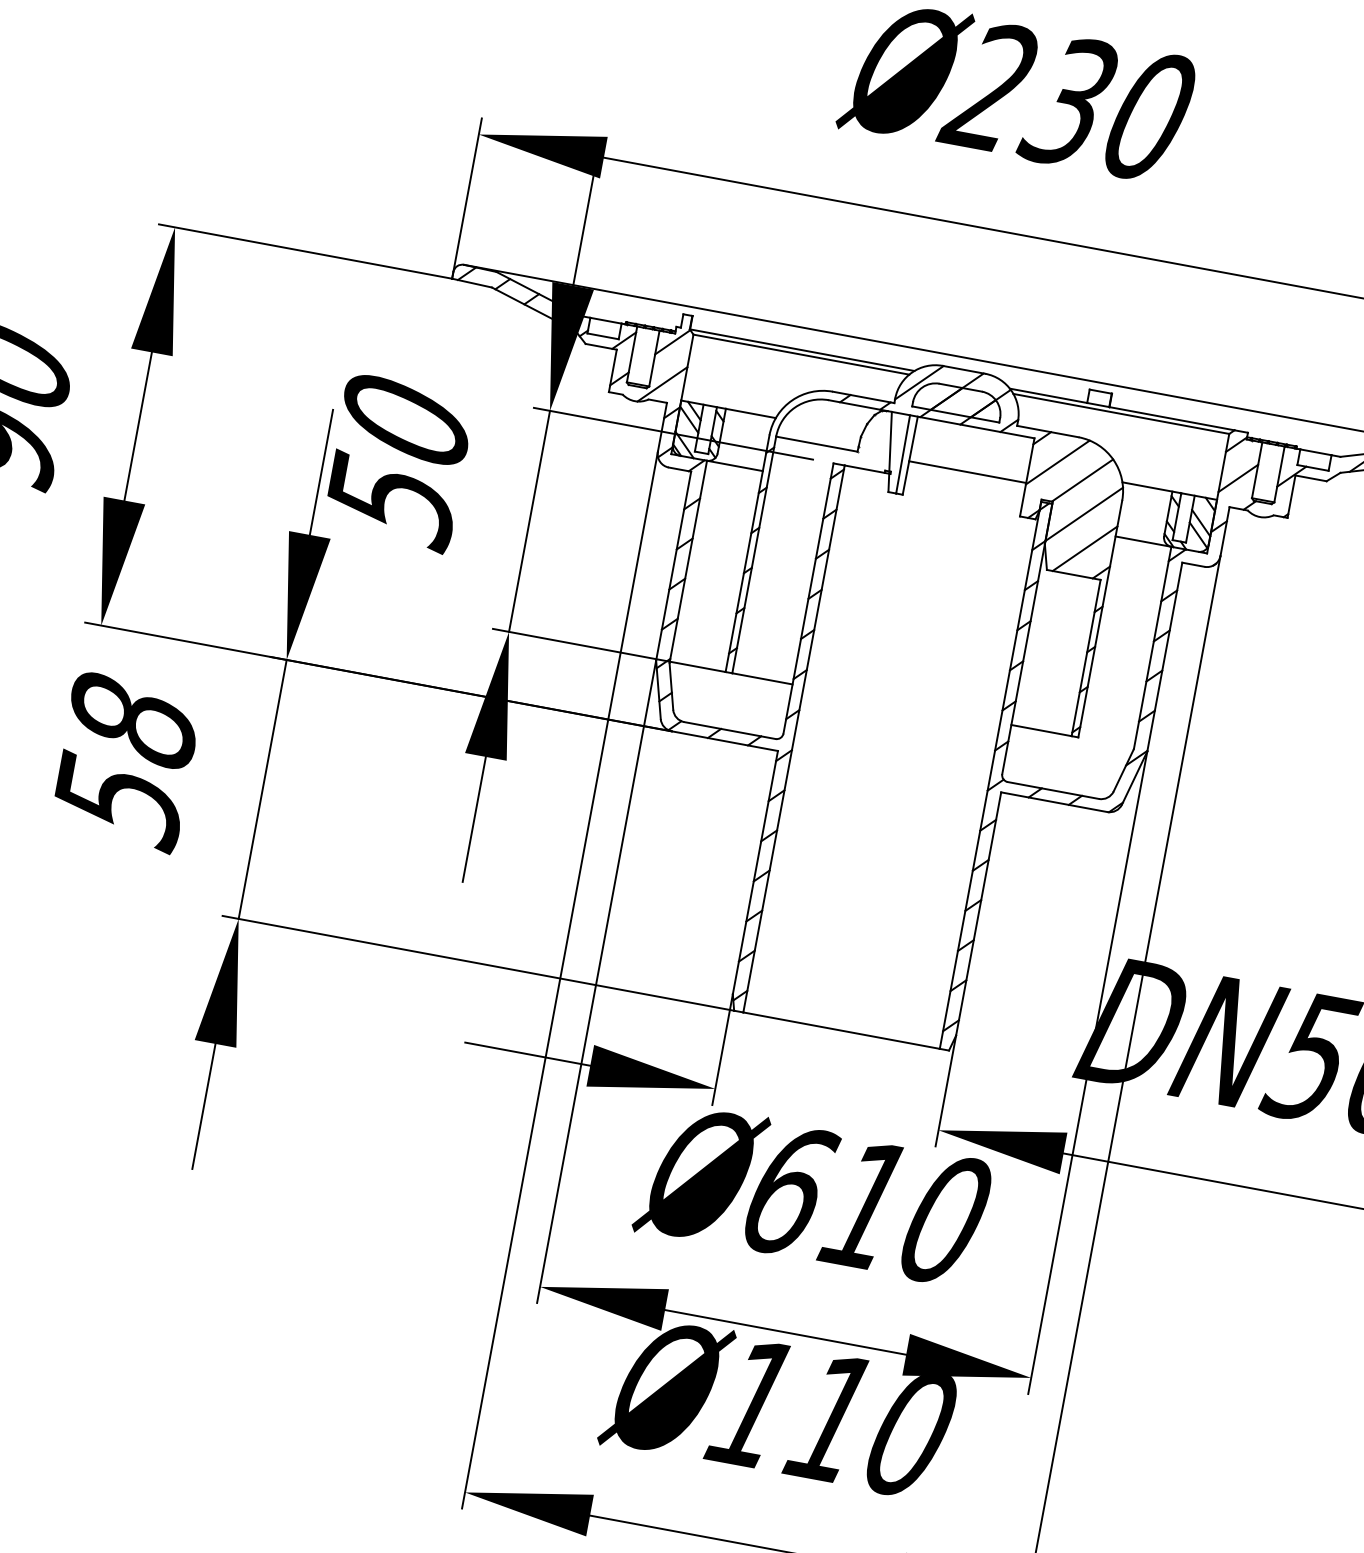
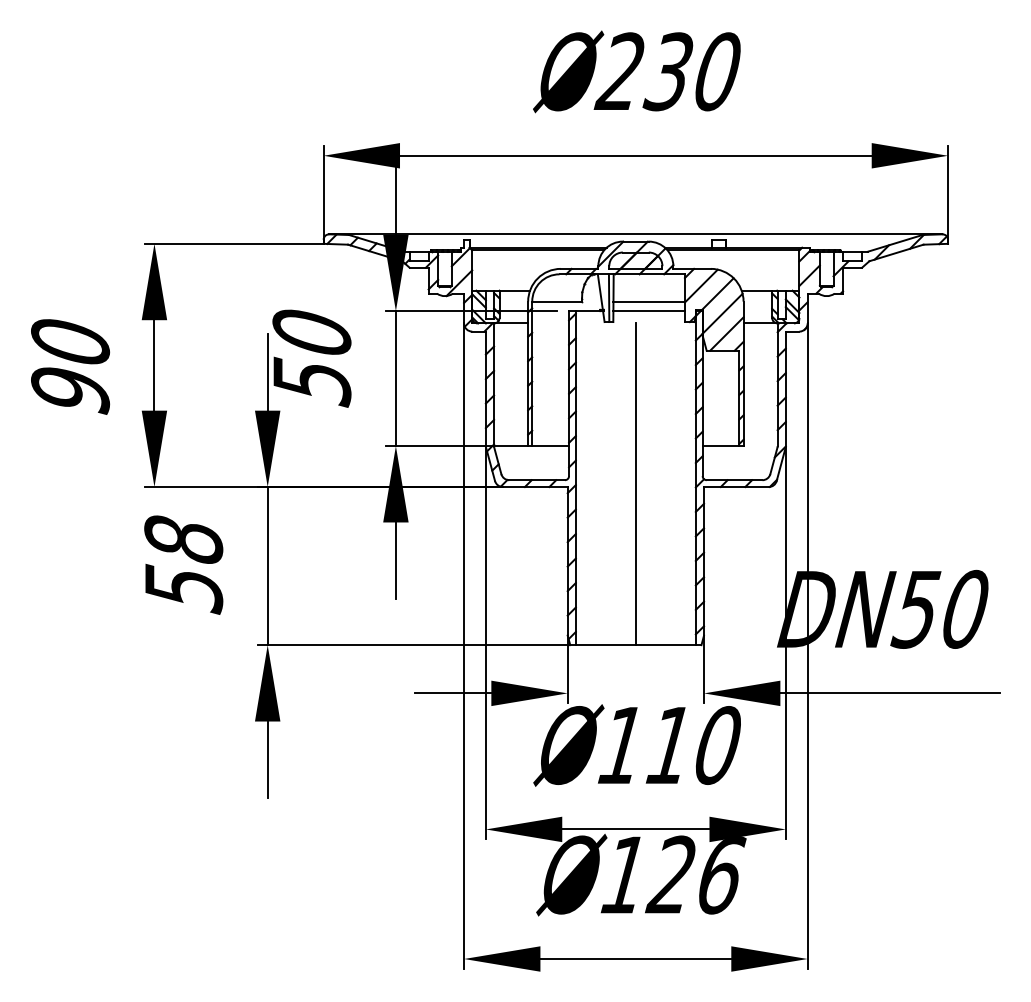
line: (963, 488) -> (648, 311), added
line: (889, 767) -> (635, 484), added
text: (789, 1190) -> (622, 745), 610 -> 110
text: (869, 1424) -> (695, 874), 110 -> 126

